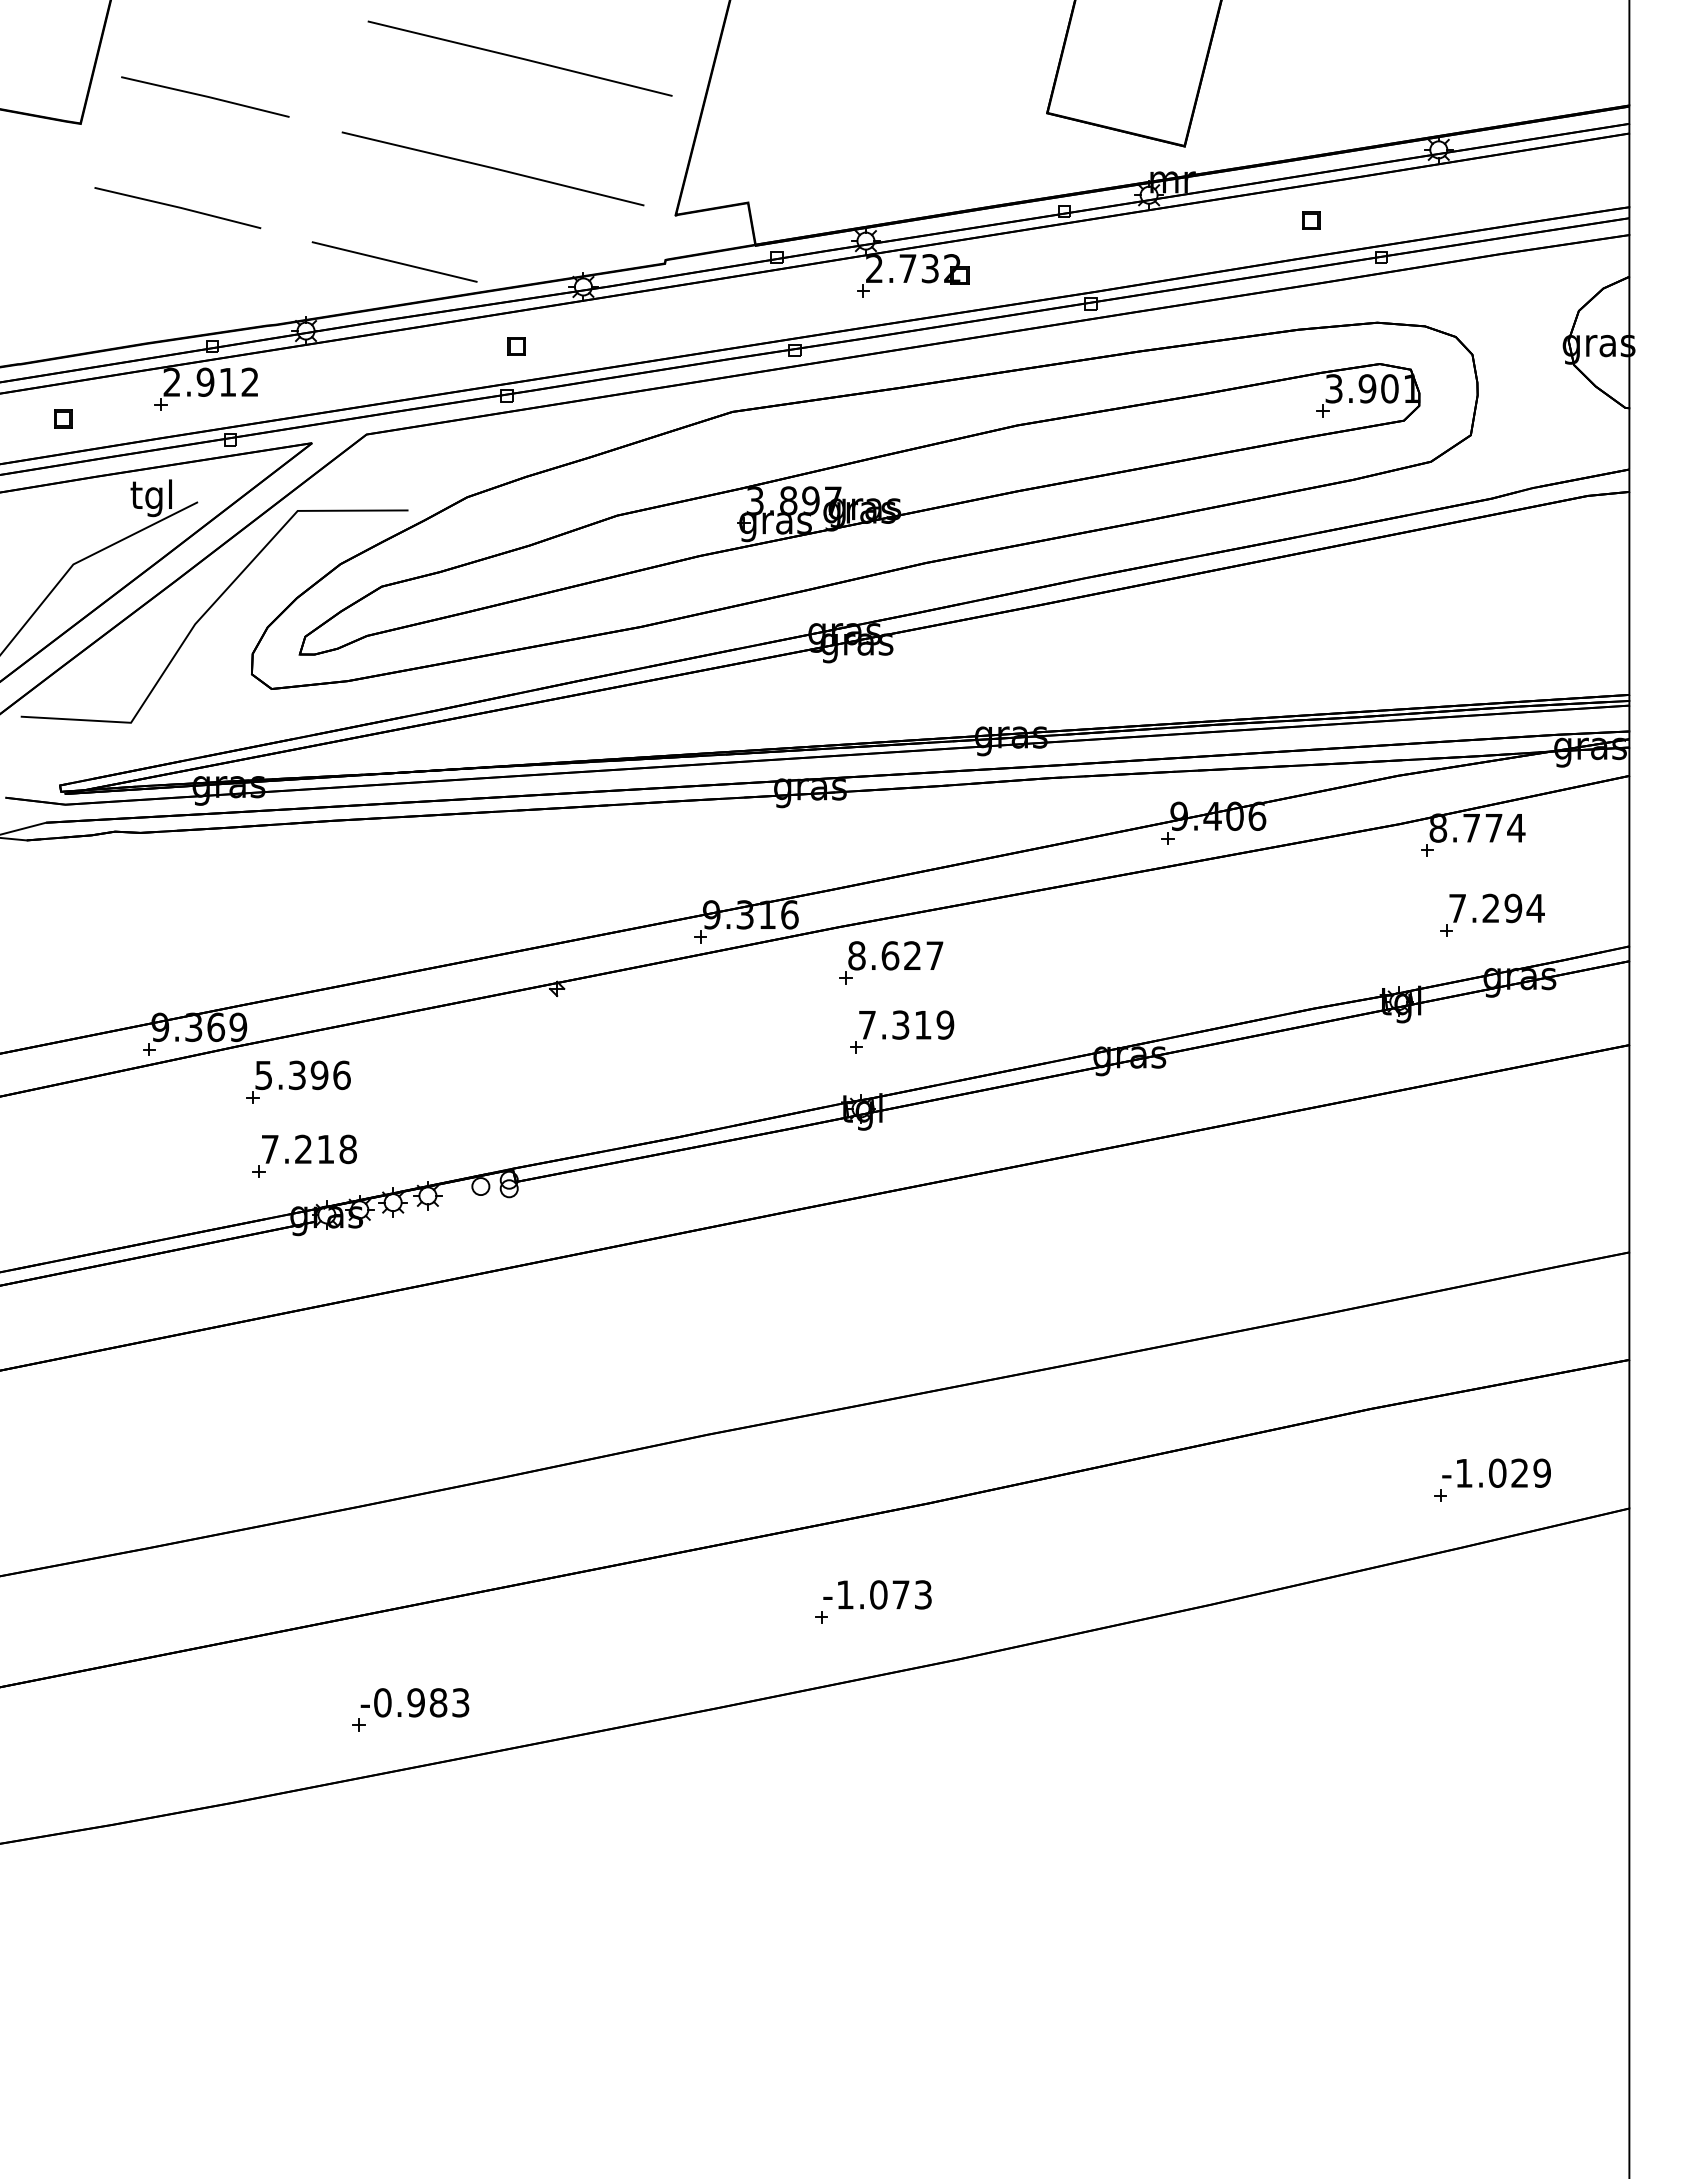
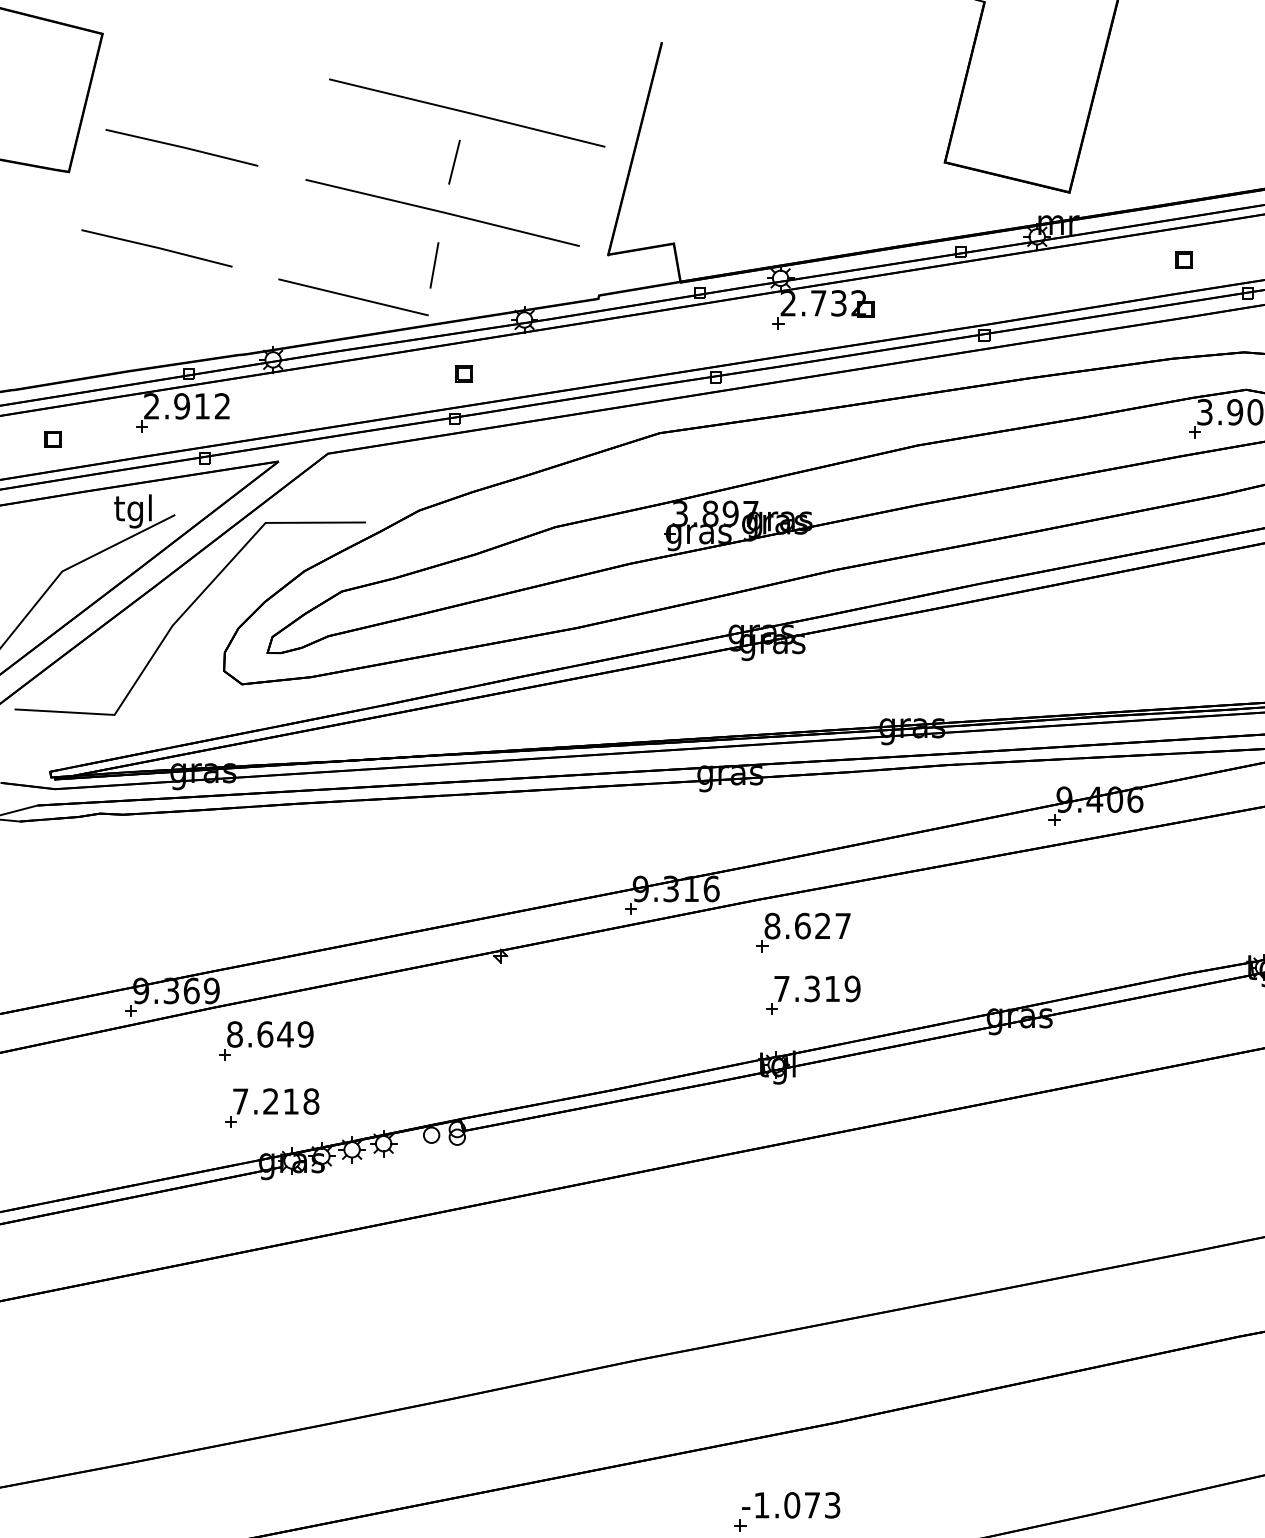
line: (505, 112) -> (453, 161), added
line: (483, 226) -> (434, 265), added
text: (302, 1075) -> (269, 1034), 5.396 -> 8.649

